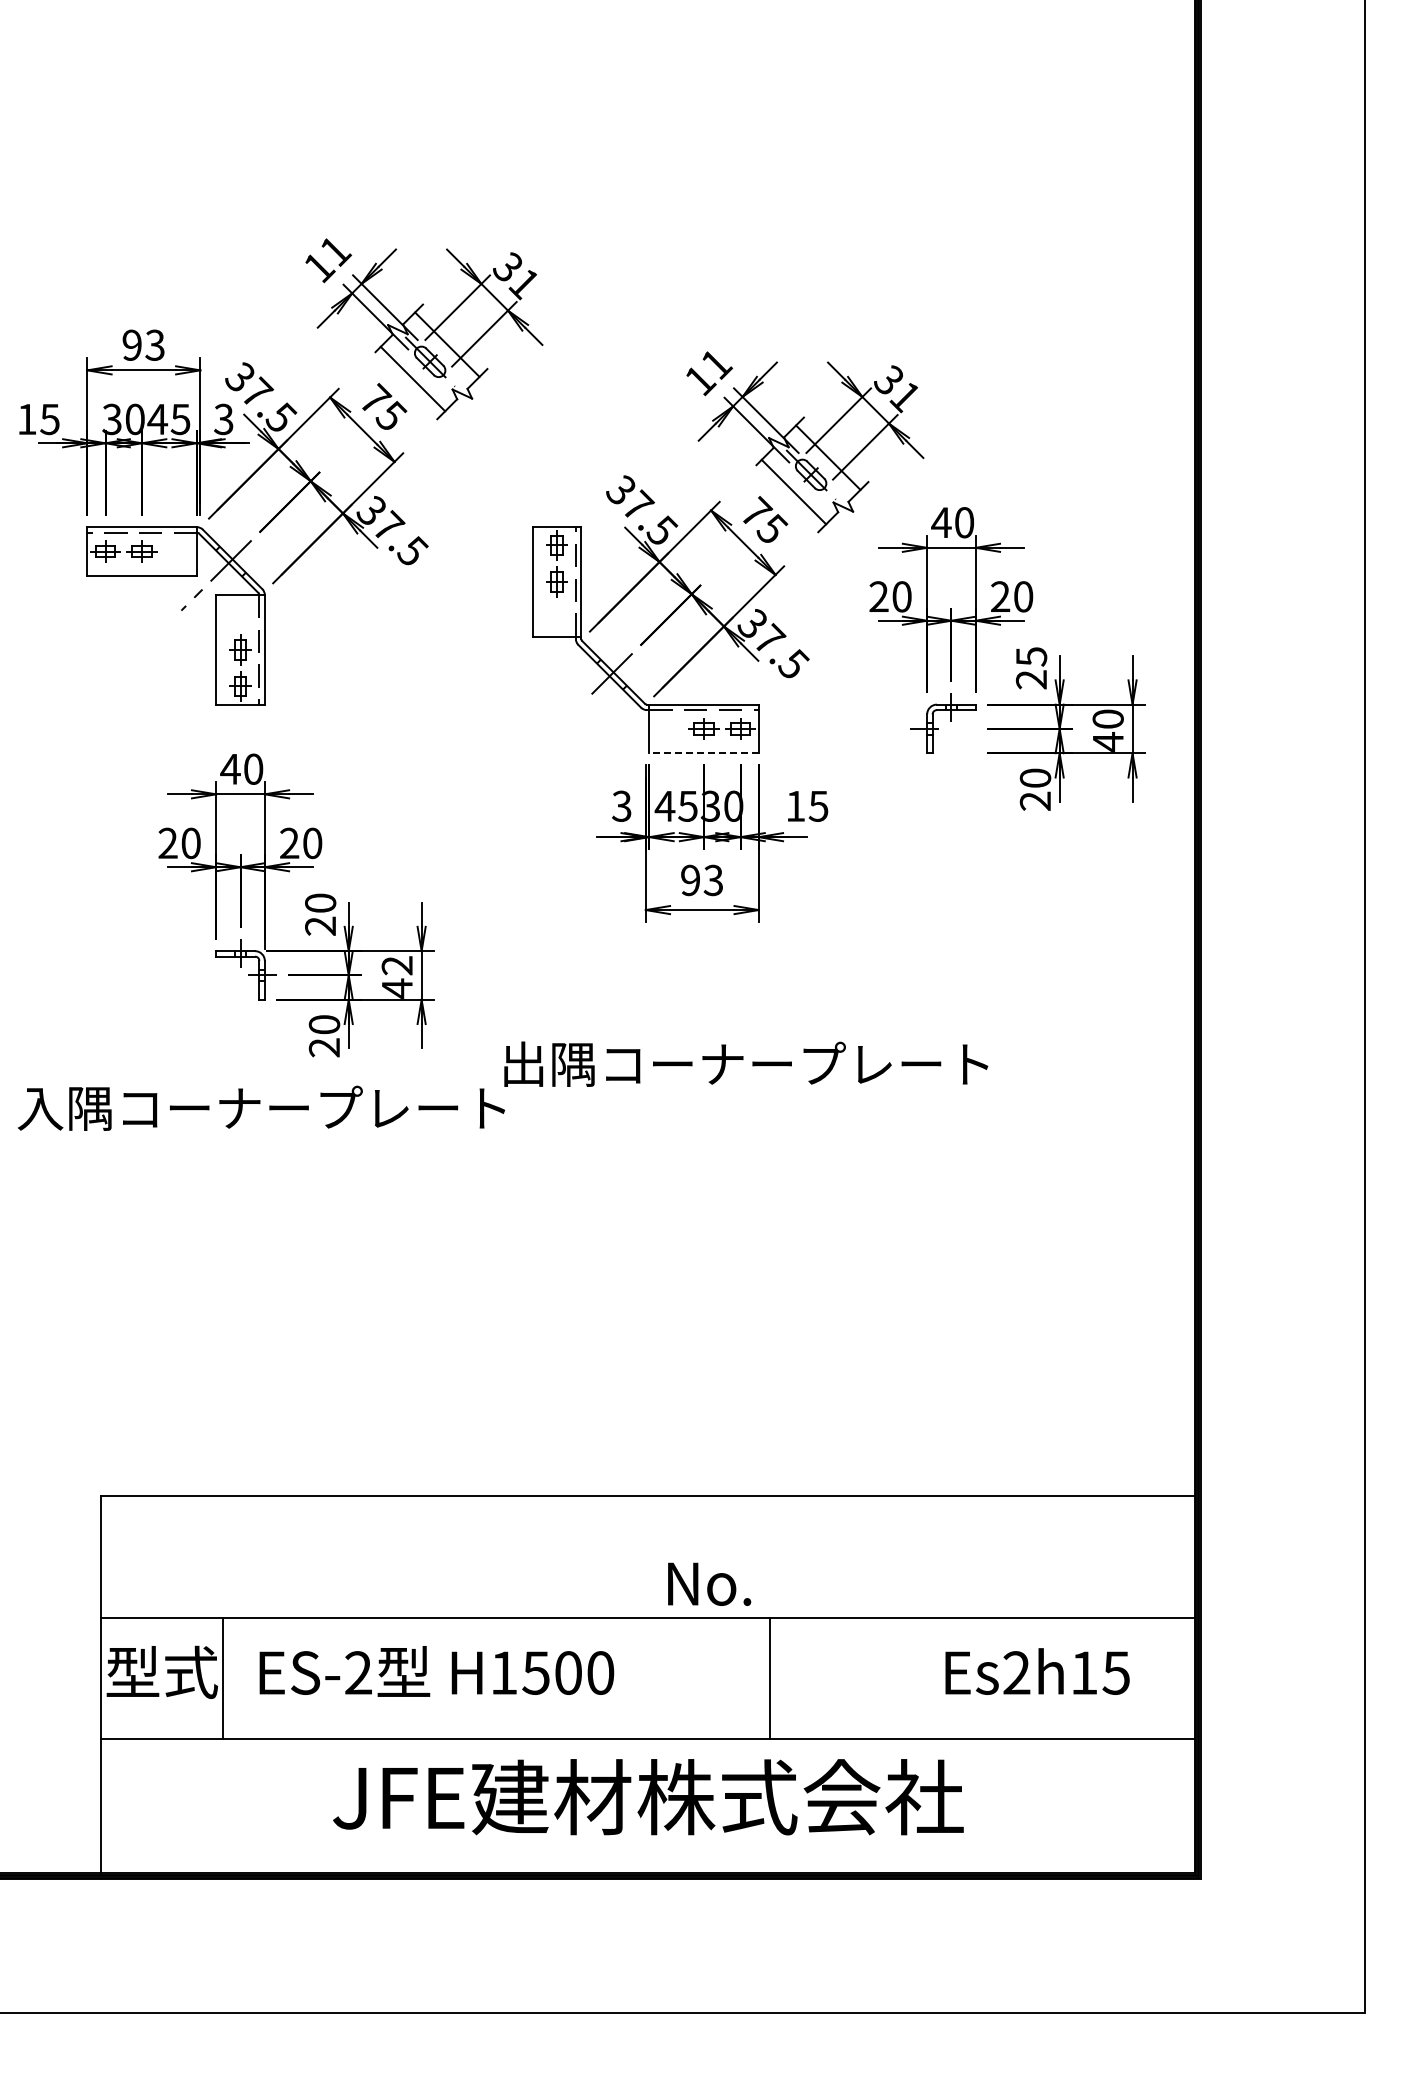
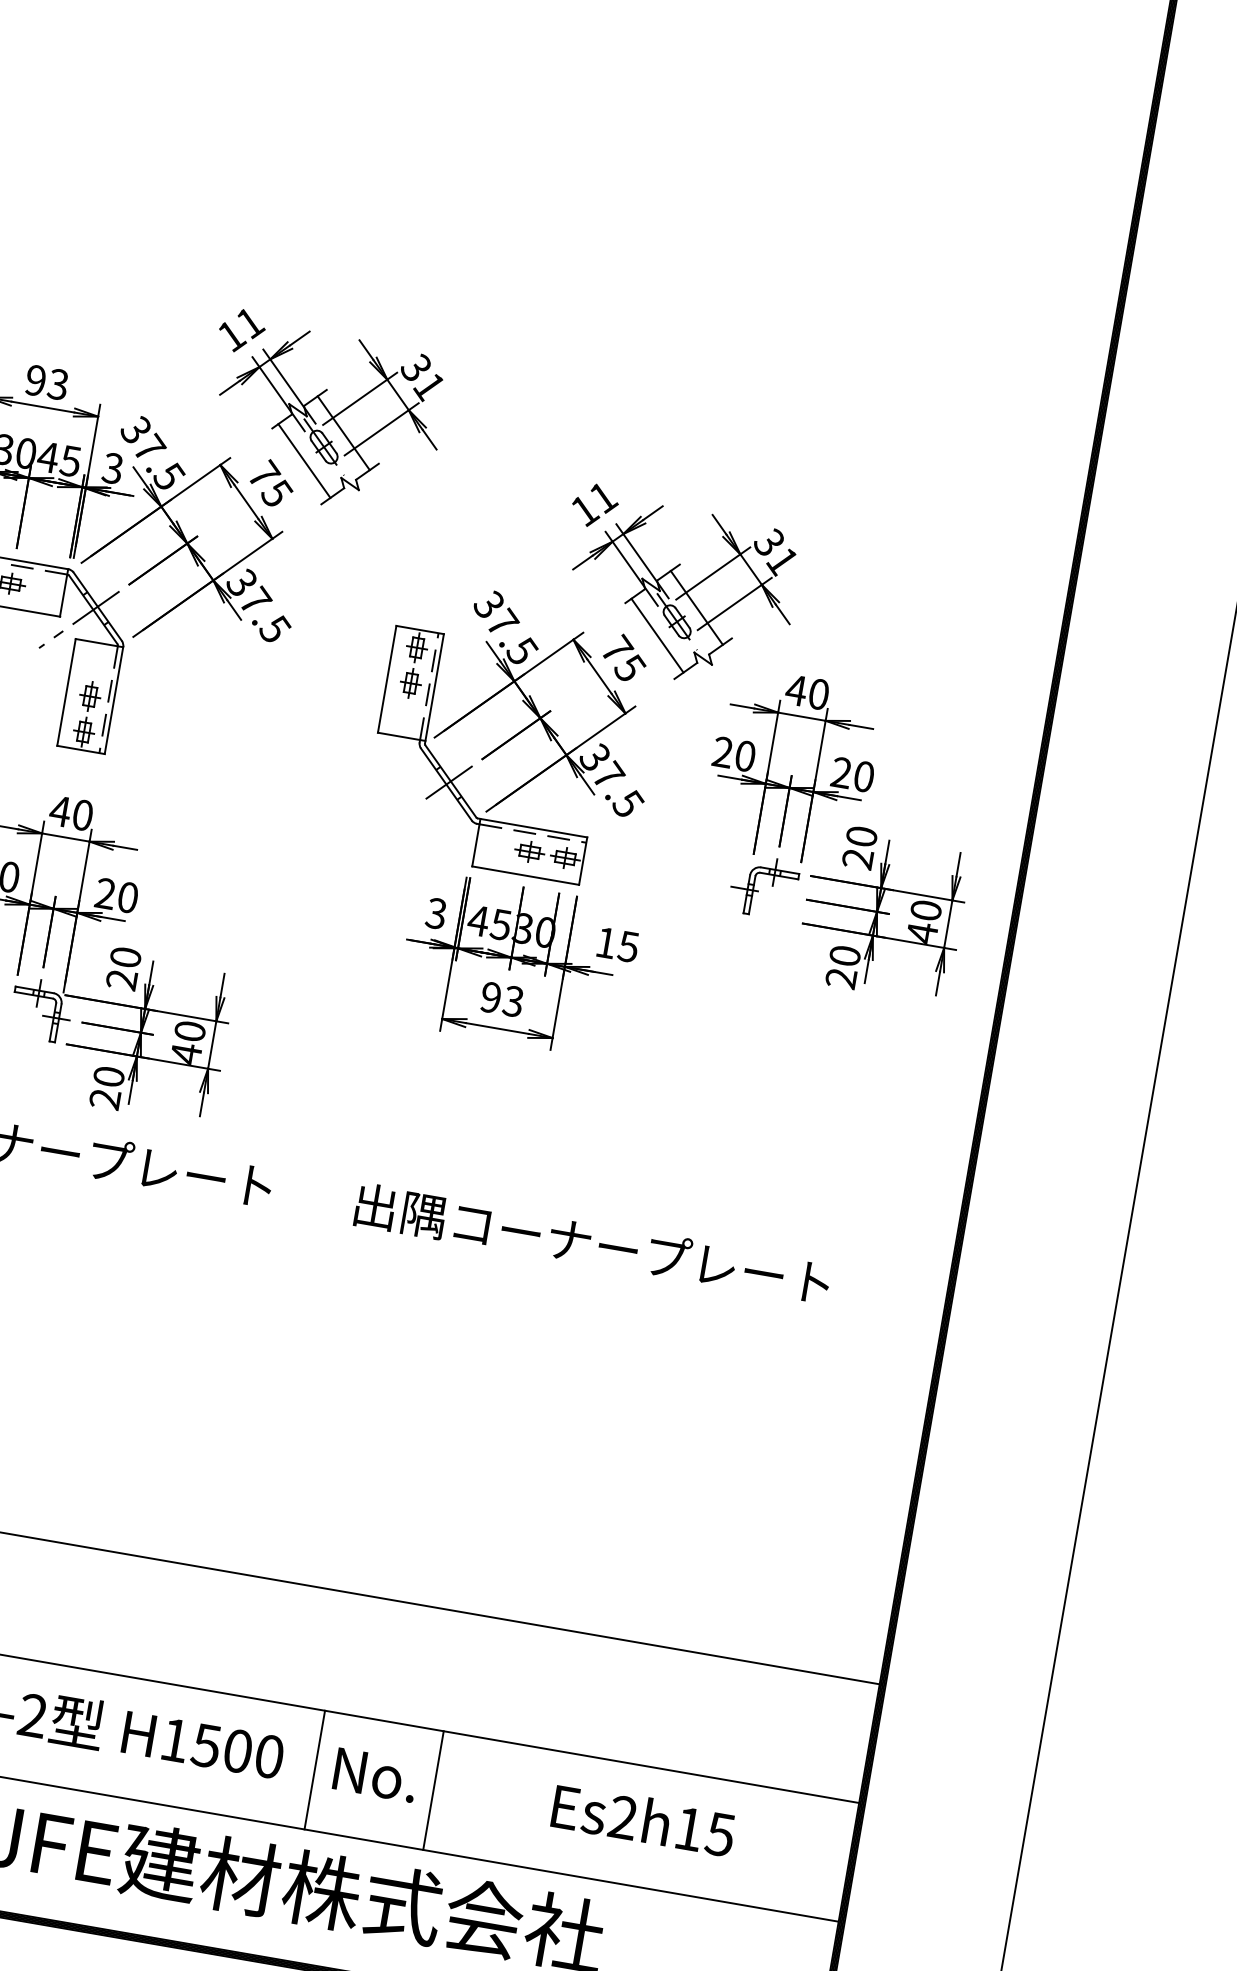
text: (1031, 656) -> (861, 836), 25 -> 20
line: (704, 753) -> (525, 875), dashed -> solid
text: (396, 965) -> (189, 1031), 42 -> 40
text: (746, 1063) -> (593, 1243), moved
text: (709, 1583) -> (375, 1774), moved
text: (1037, 1671) -> (643, 1819), moved
line: (648, 1678) -> (315, 1770), added

